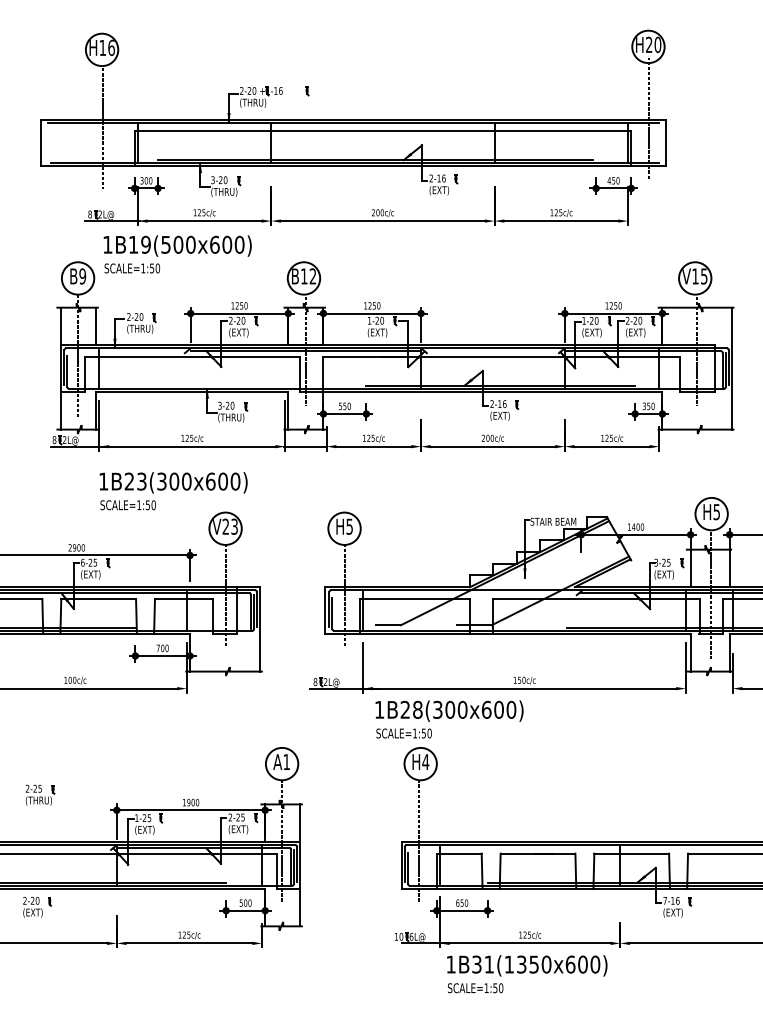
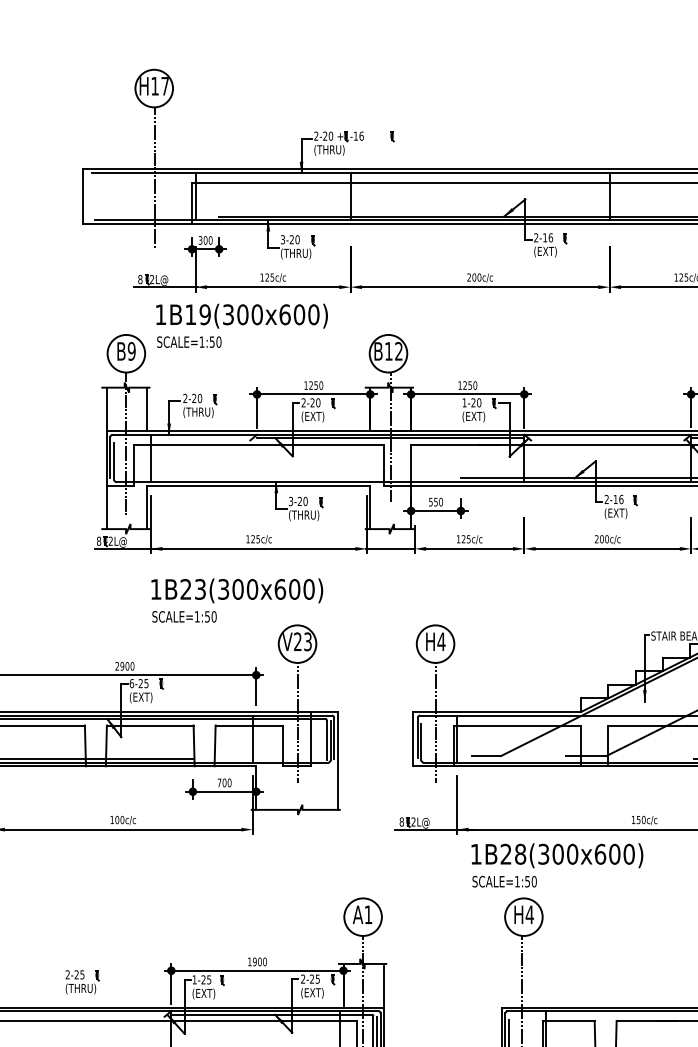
text: (111, 47) -> (165, 85), H16 -> H17
text: (165, 243) -> (227, 313), 1B19(500x600) -> 1B19(300x600)
text: (349, 526) -> (441, 641), H5 -> H4
part: (40, 794) -> (82, 981), moved

